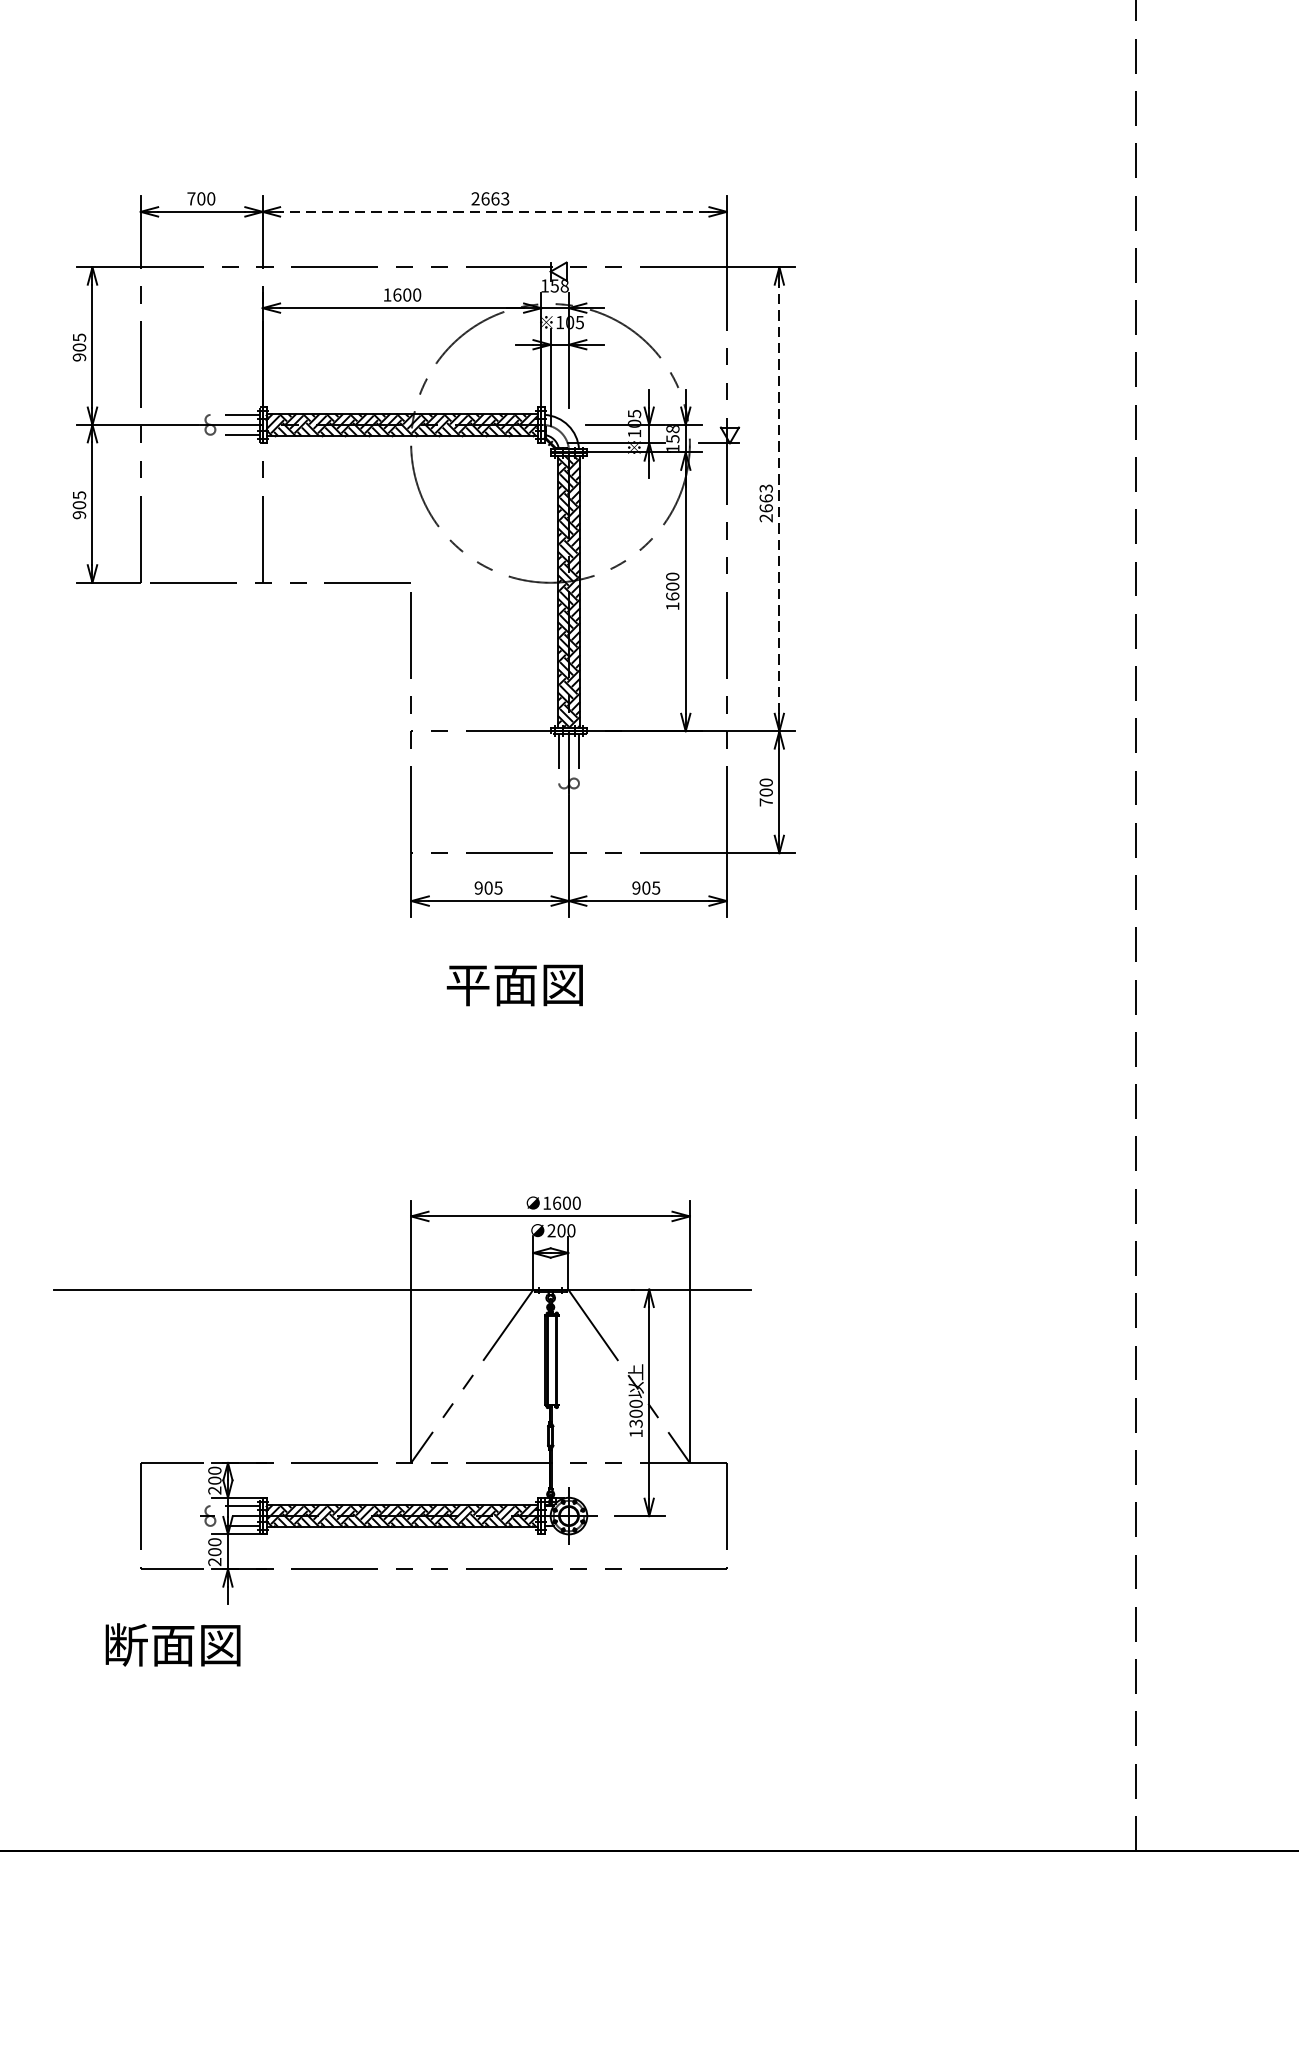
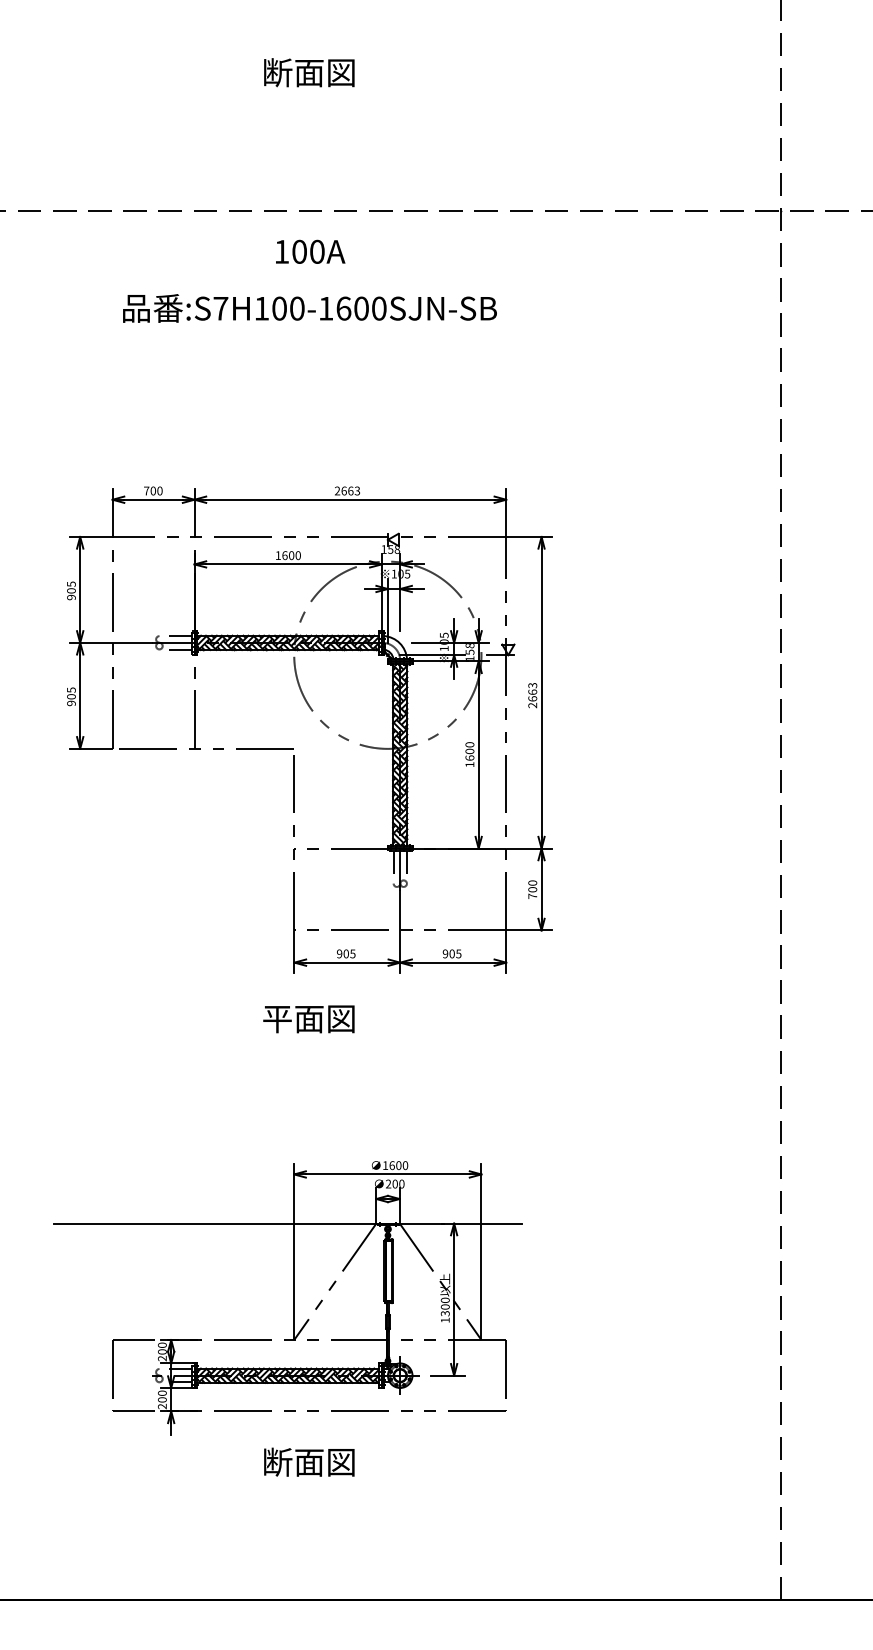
line: (493, 211) -> (349, 499), dashed -> solid
line: (779, 498) -> (541, 692), dashed -> solid
text: (514, 985) -> (308, 1019), moved
text: (173, 1643) -> (309, 1461), moved

